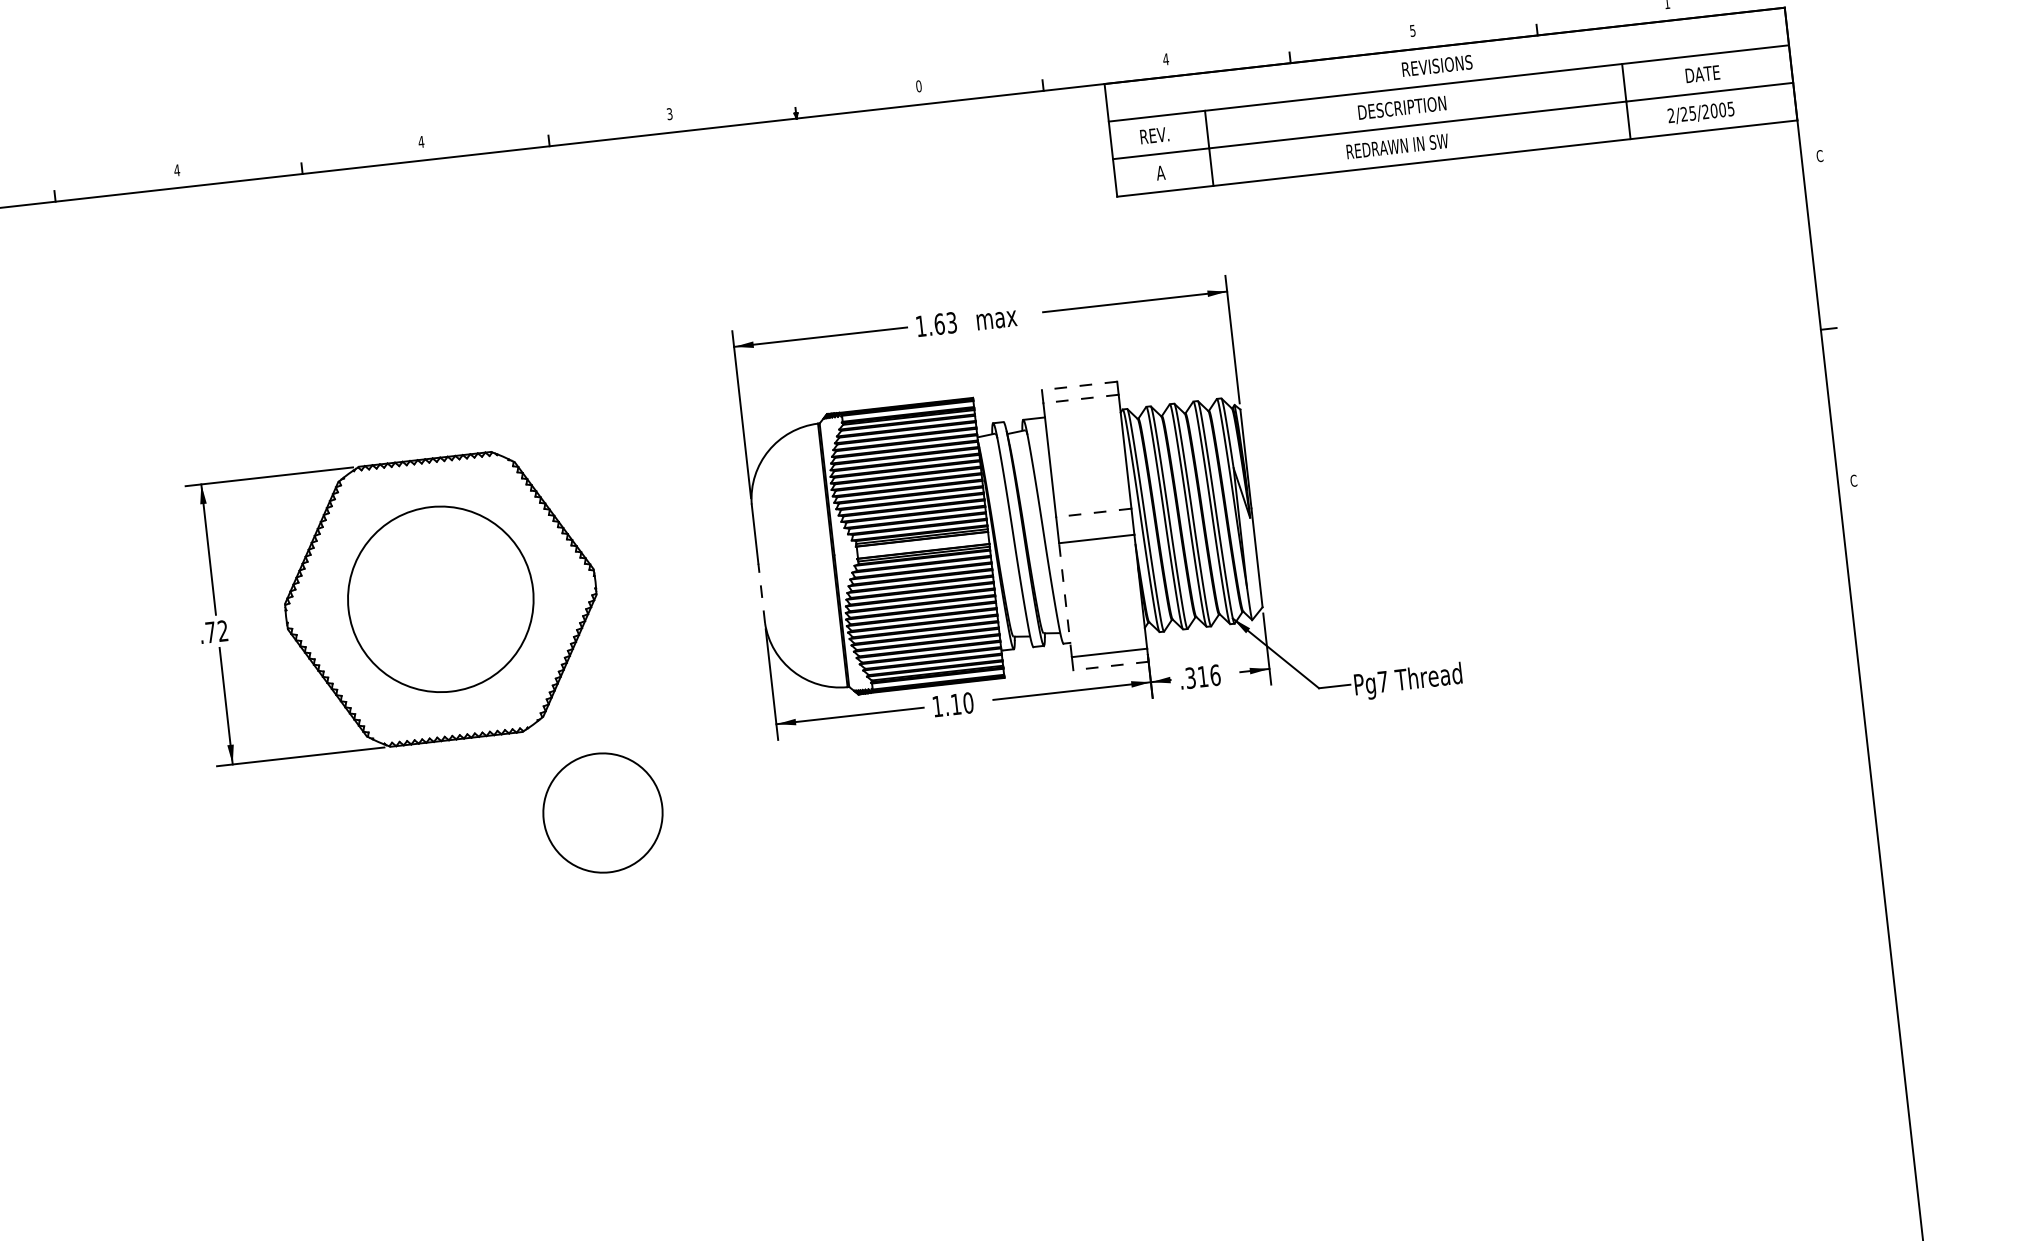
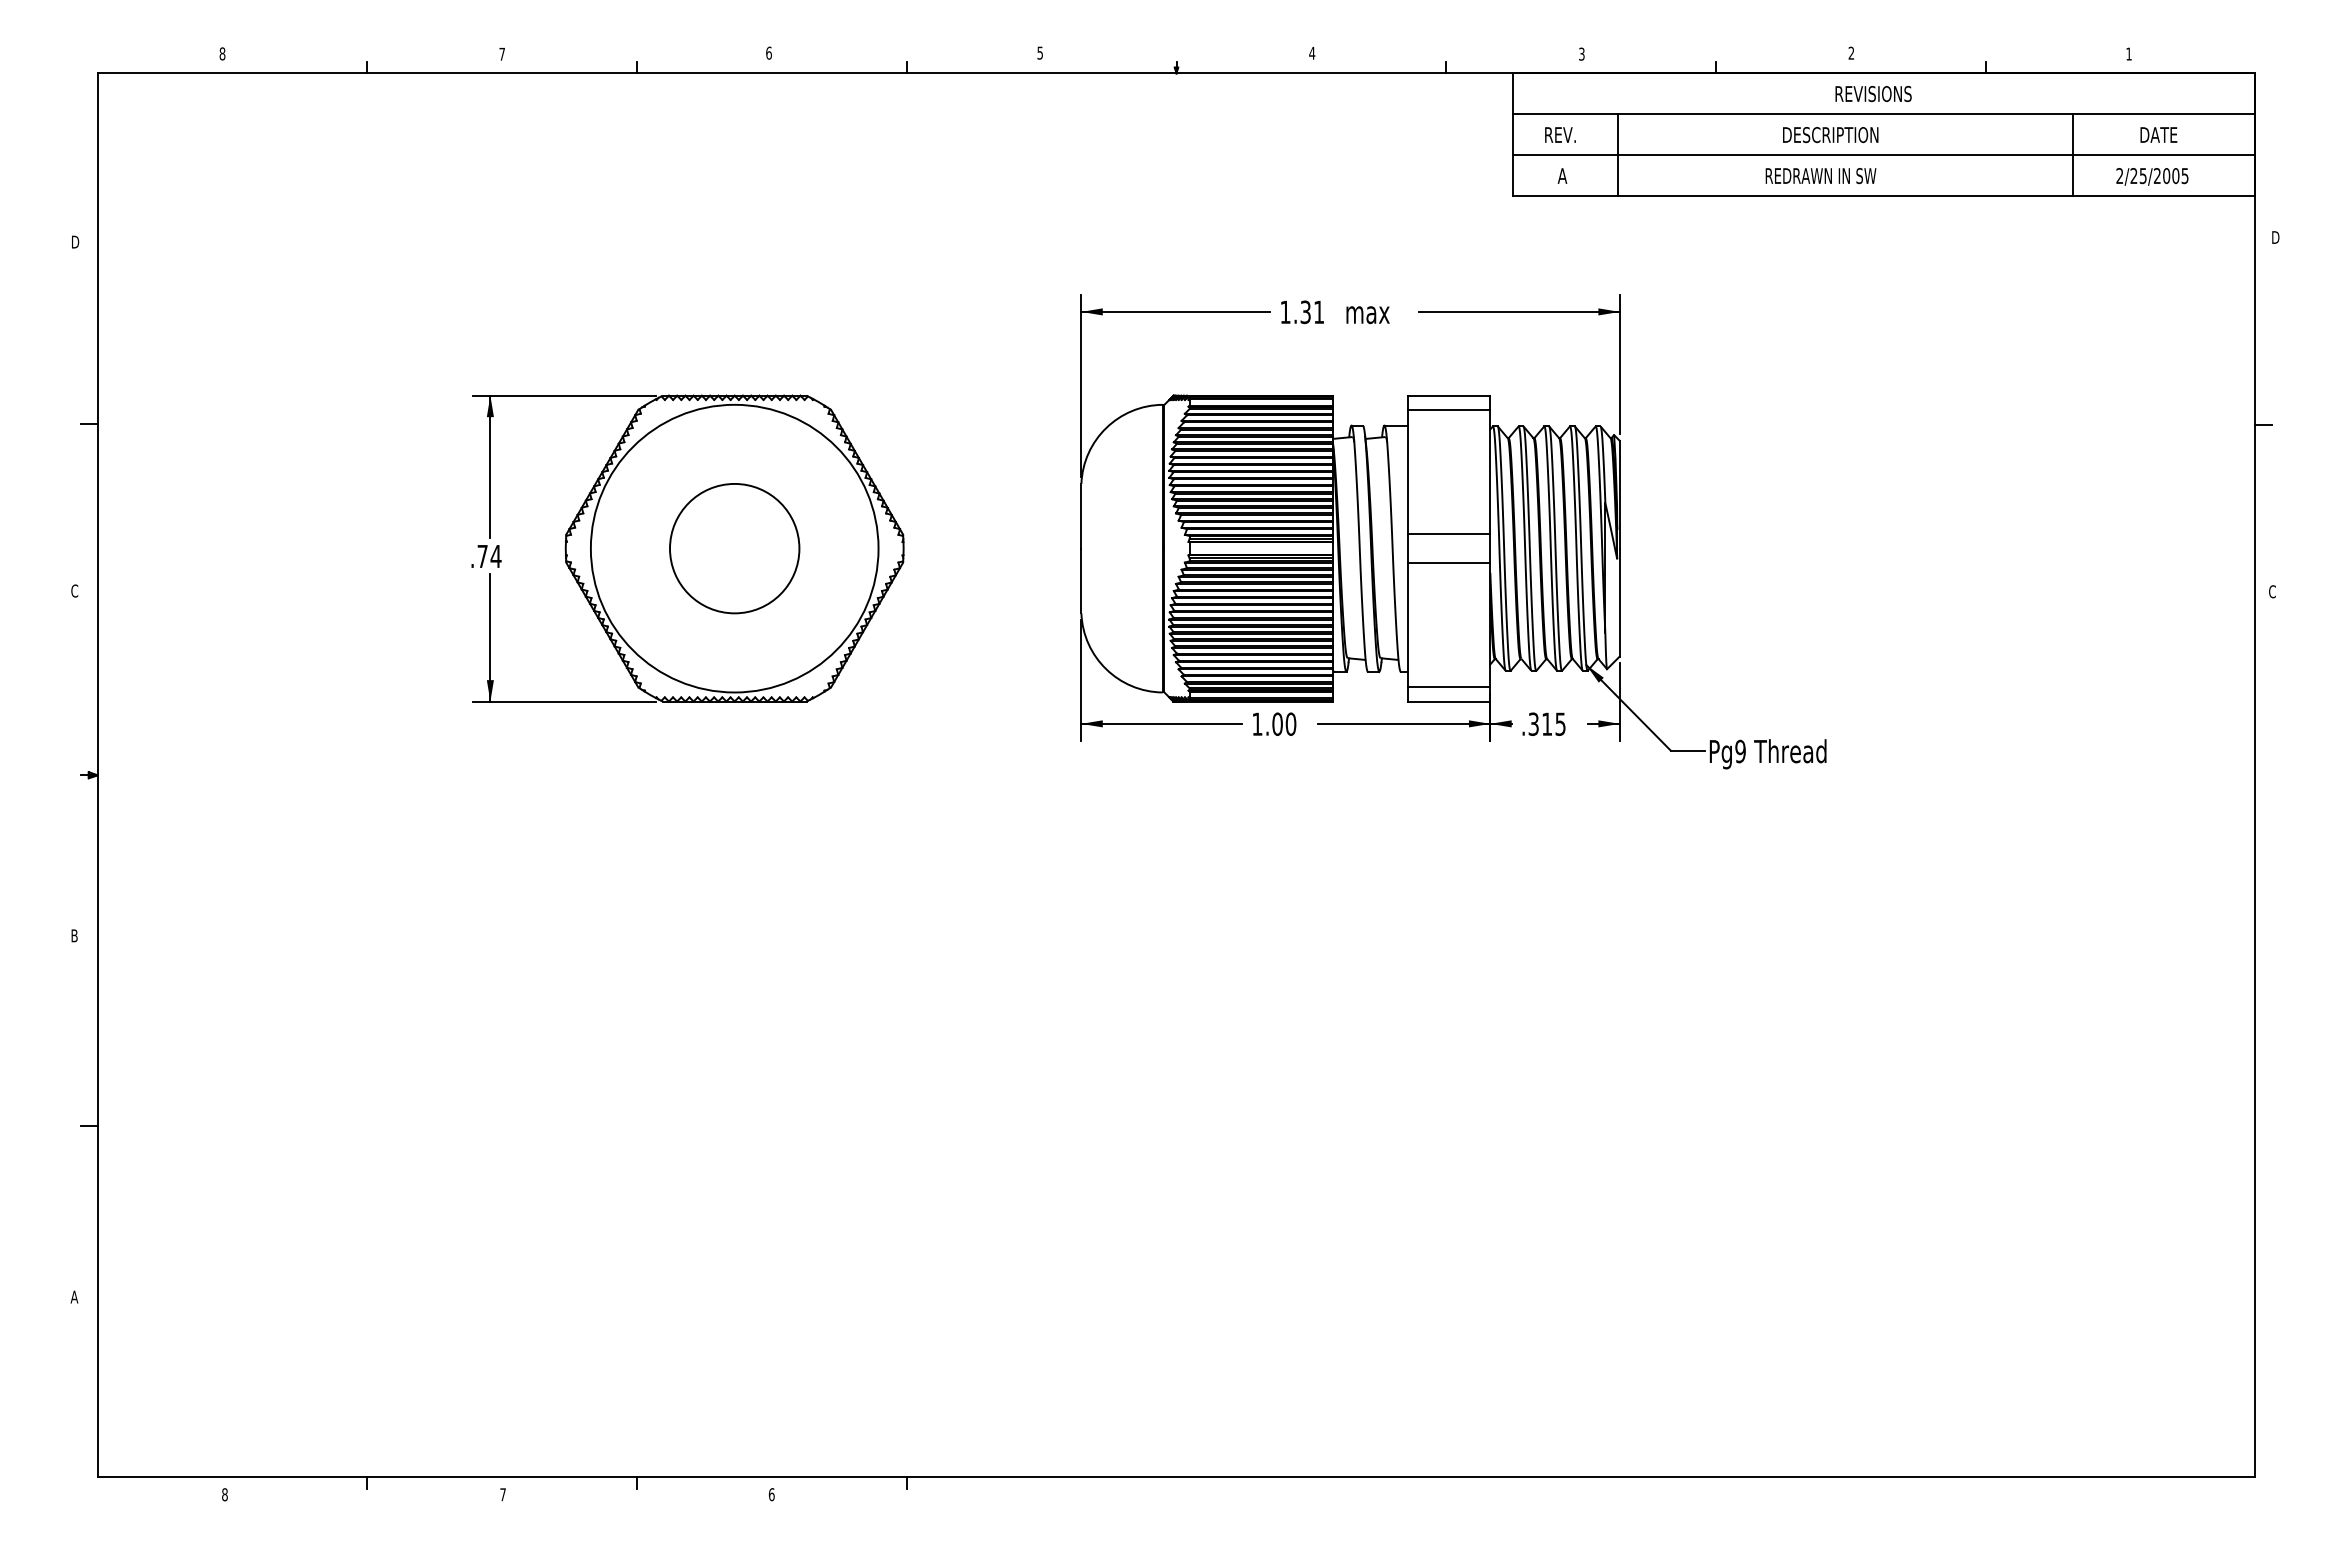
text: (1412, 30) -> (1851, 52), 5 -> 2
text: (1165, 58) -> (1581, 53), 4 -> 3
text: (919, 85) -> (1312, 52), 0 -> 4
text: (669, 113) -> (1039, 52), 3 -> 5
text: (420, 141) -> (768, 52), 4 -> 6
text: (1820, 156) -> (2275, 237), C -> D
text: (177, 169) -> (502, 53), 4 -> 7
text: (945, 323) -> (1312, 312), 1.63 -> 1.31
line: (1078, 385) -> (1448, 395), dashed -> solid
line: (1080, 399) -> (1448, 410), dashed -> solid
line: (1093, 513) -> (1448, 534), dashed -> solid
line: (761, 592) -> (1081, 580), dashed -> solid
circle: (440, 599) -> (734, 548), size x1.43
line: (1065, 599) -> (1408, 624), dashed -> solid
text: (222, 630) -> (495, 555), .72 -> .74
line: (1110, 666) -> (1448, 701), dashed -> solid
text: (1215, 674) -> (1560, 723), .316 -> .315
text: (1382, 681) -> (1740, 751), Pg7 -> Pg9
text: (955, 703) -> (1277, 723), 1.10 -> 1.00
circle: (602, 812) -> (734, 548), moved

